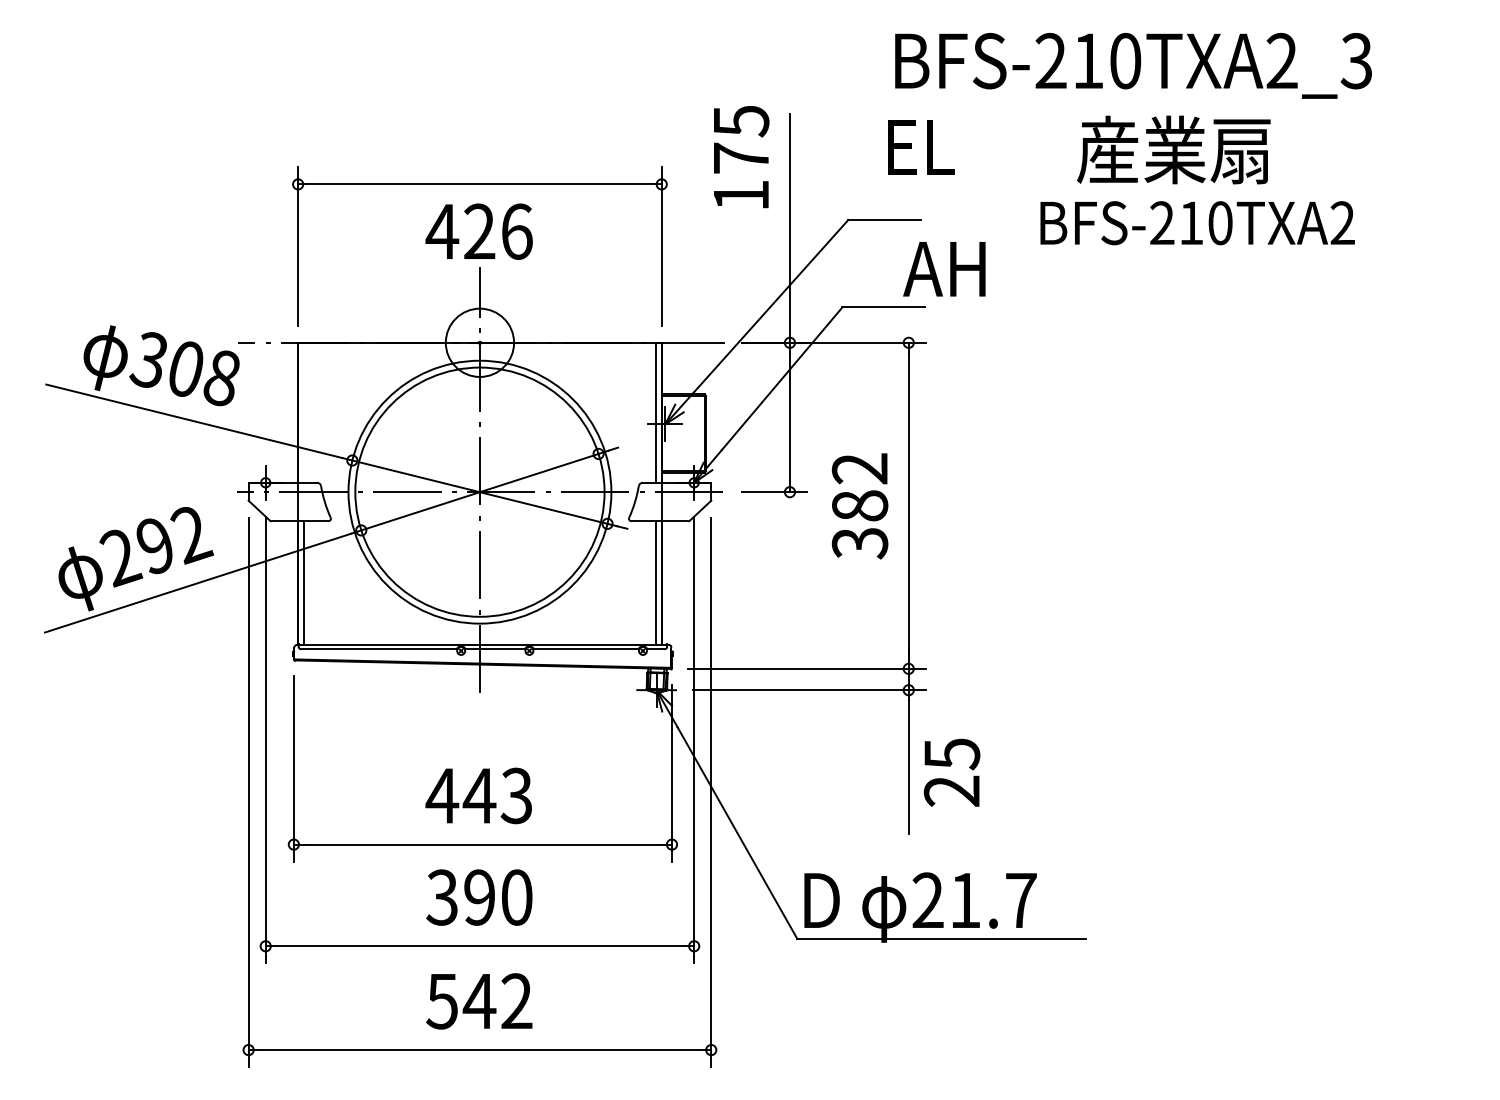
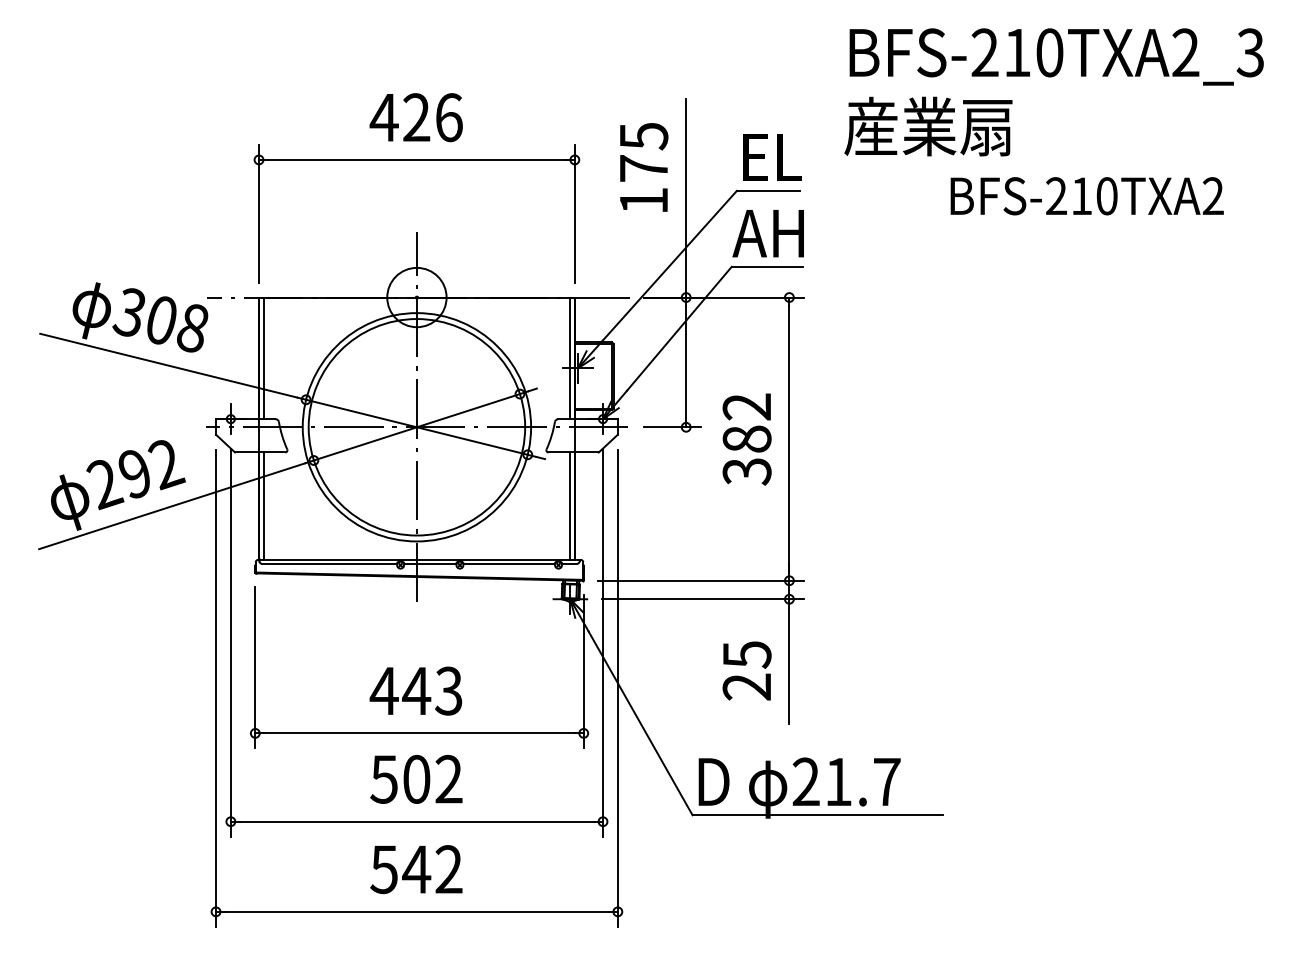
text: (1133, 65) -> (1056, 56), moved
text: (921, 147) -> (772, 157), moved
text: (1173, 149) -> (928, 126), moved
text: (741, 157) -> (644, 167), moved
text: (1197, 223) -> (1087, 196), moved
text: (478, 231) -> (415, 117), moved
text: (944, 269) -> (768, 233), moved
line: (303, 412) -> (263, 358), added
text: (951, 772) -> (746, 670), moved
text: (479, 897) -> (416, 779), 390 -> 502

